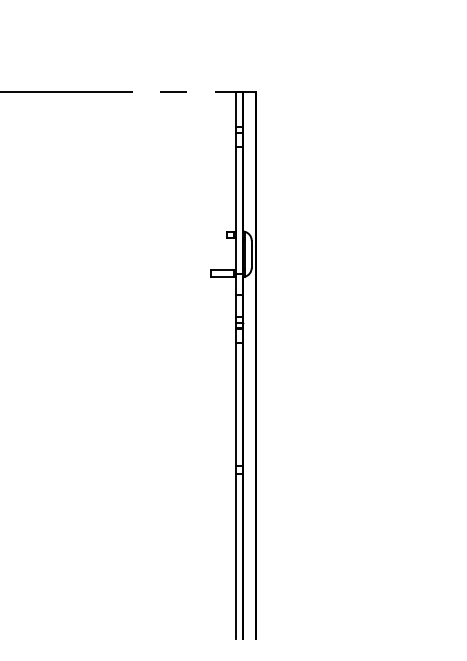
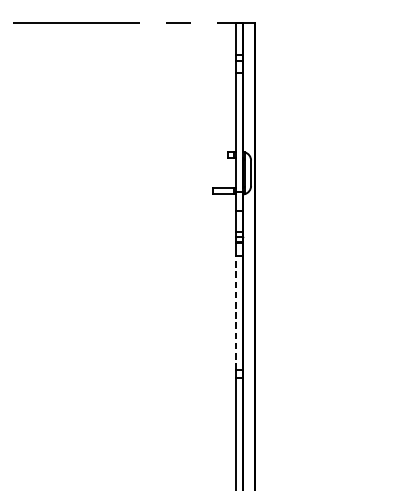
line: (235, 404) -> (236, 312), solid -> dashed

